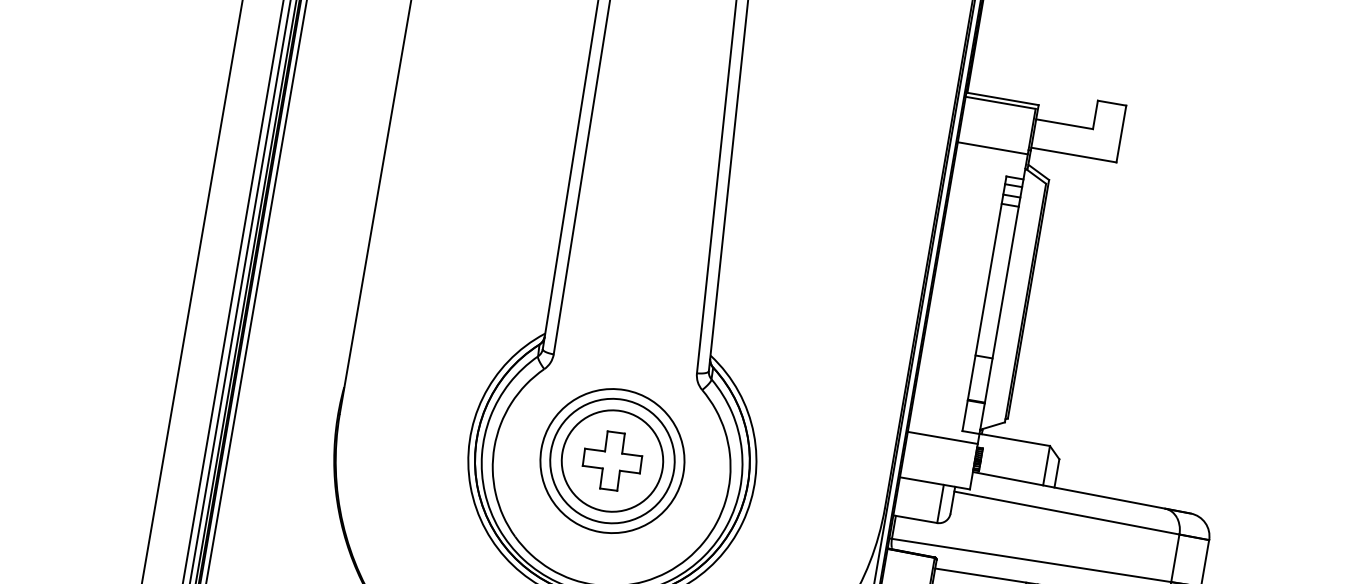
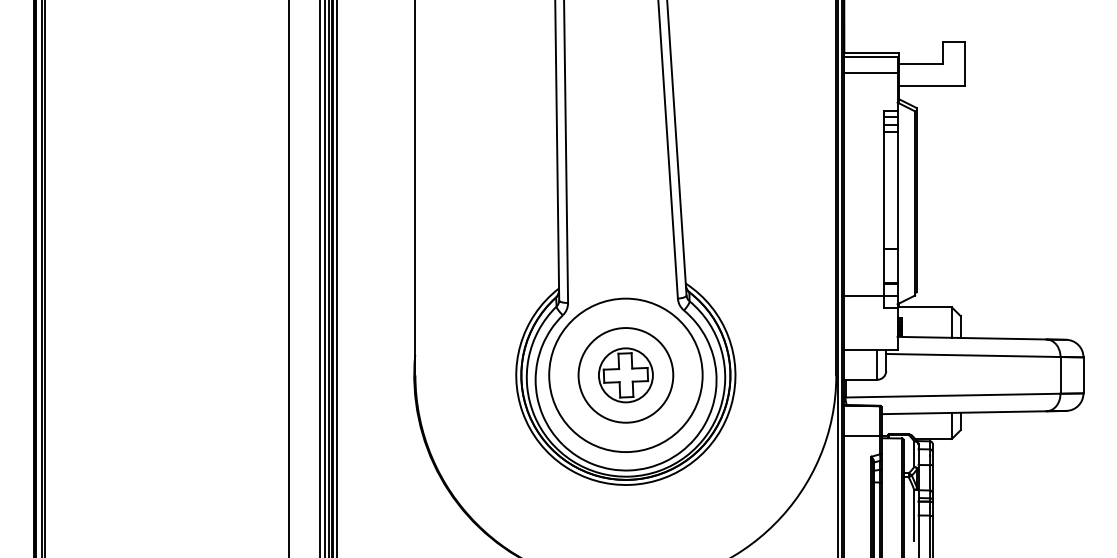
line: (992, 148) -> (870, 72), moved
line: (942, 438) -> (870, 296), moved
circle: (612, 459) -> (625, 374), size x0.7
circle: (611, 461) -> (625, 375), size x1.4

